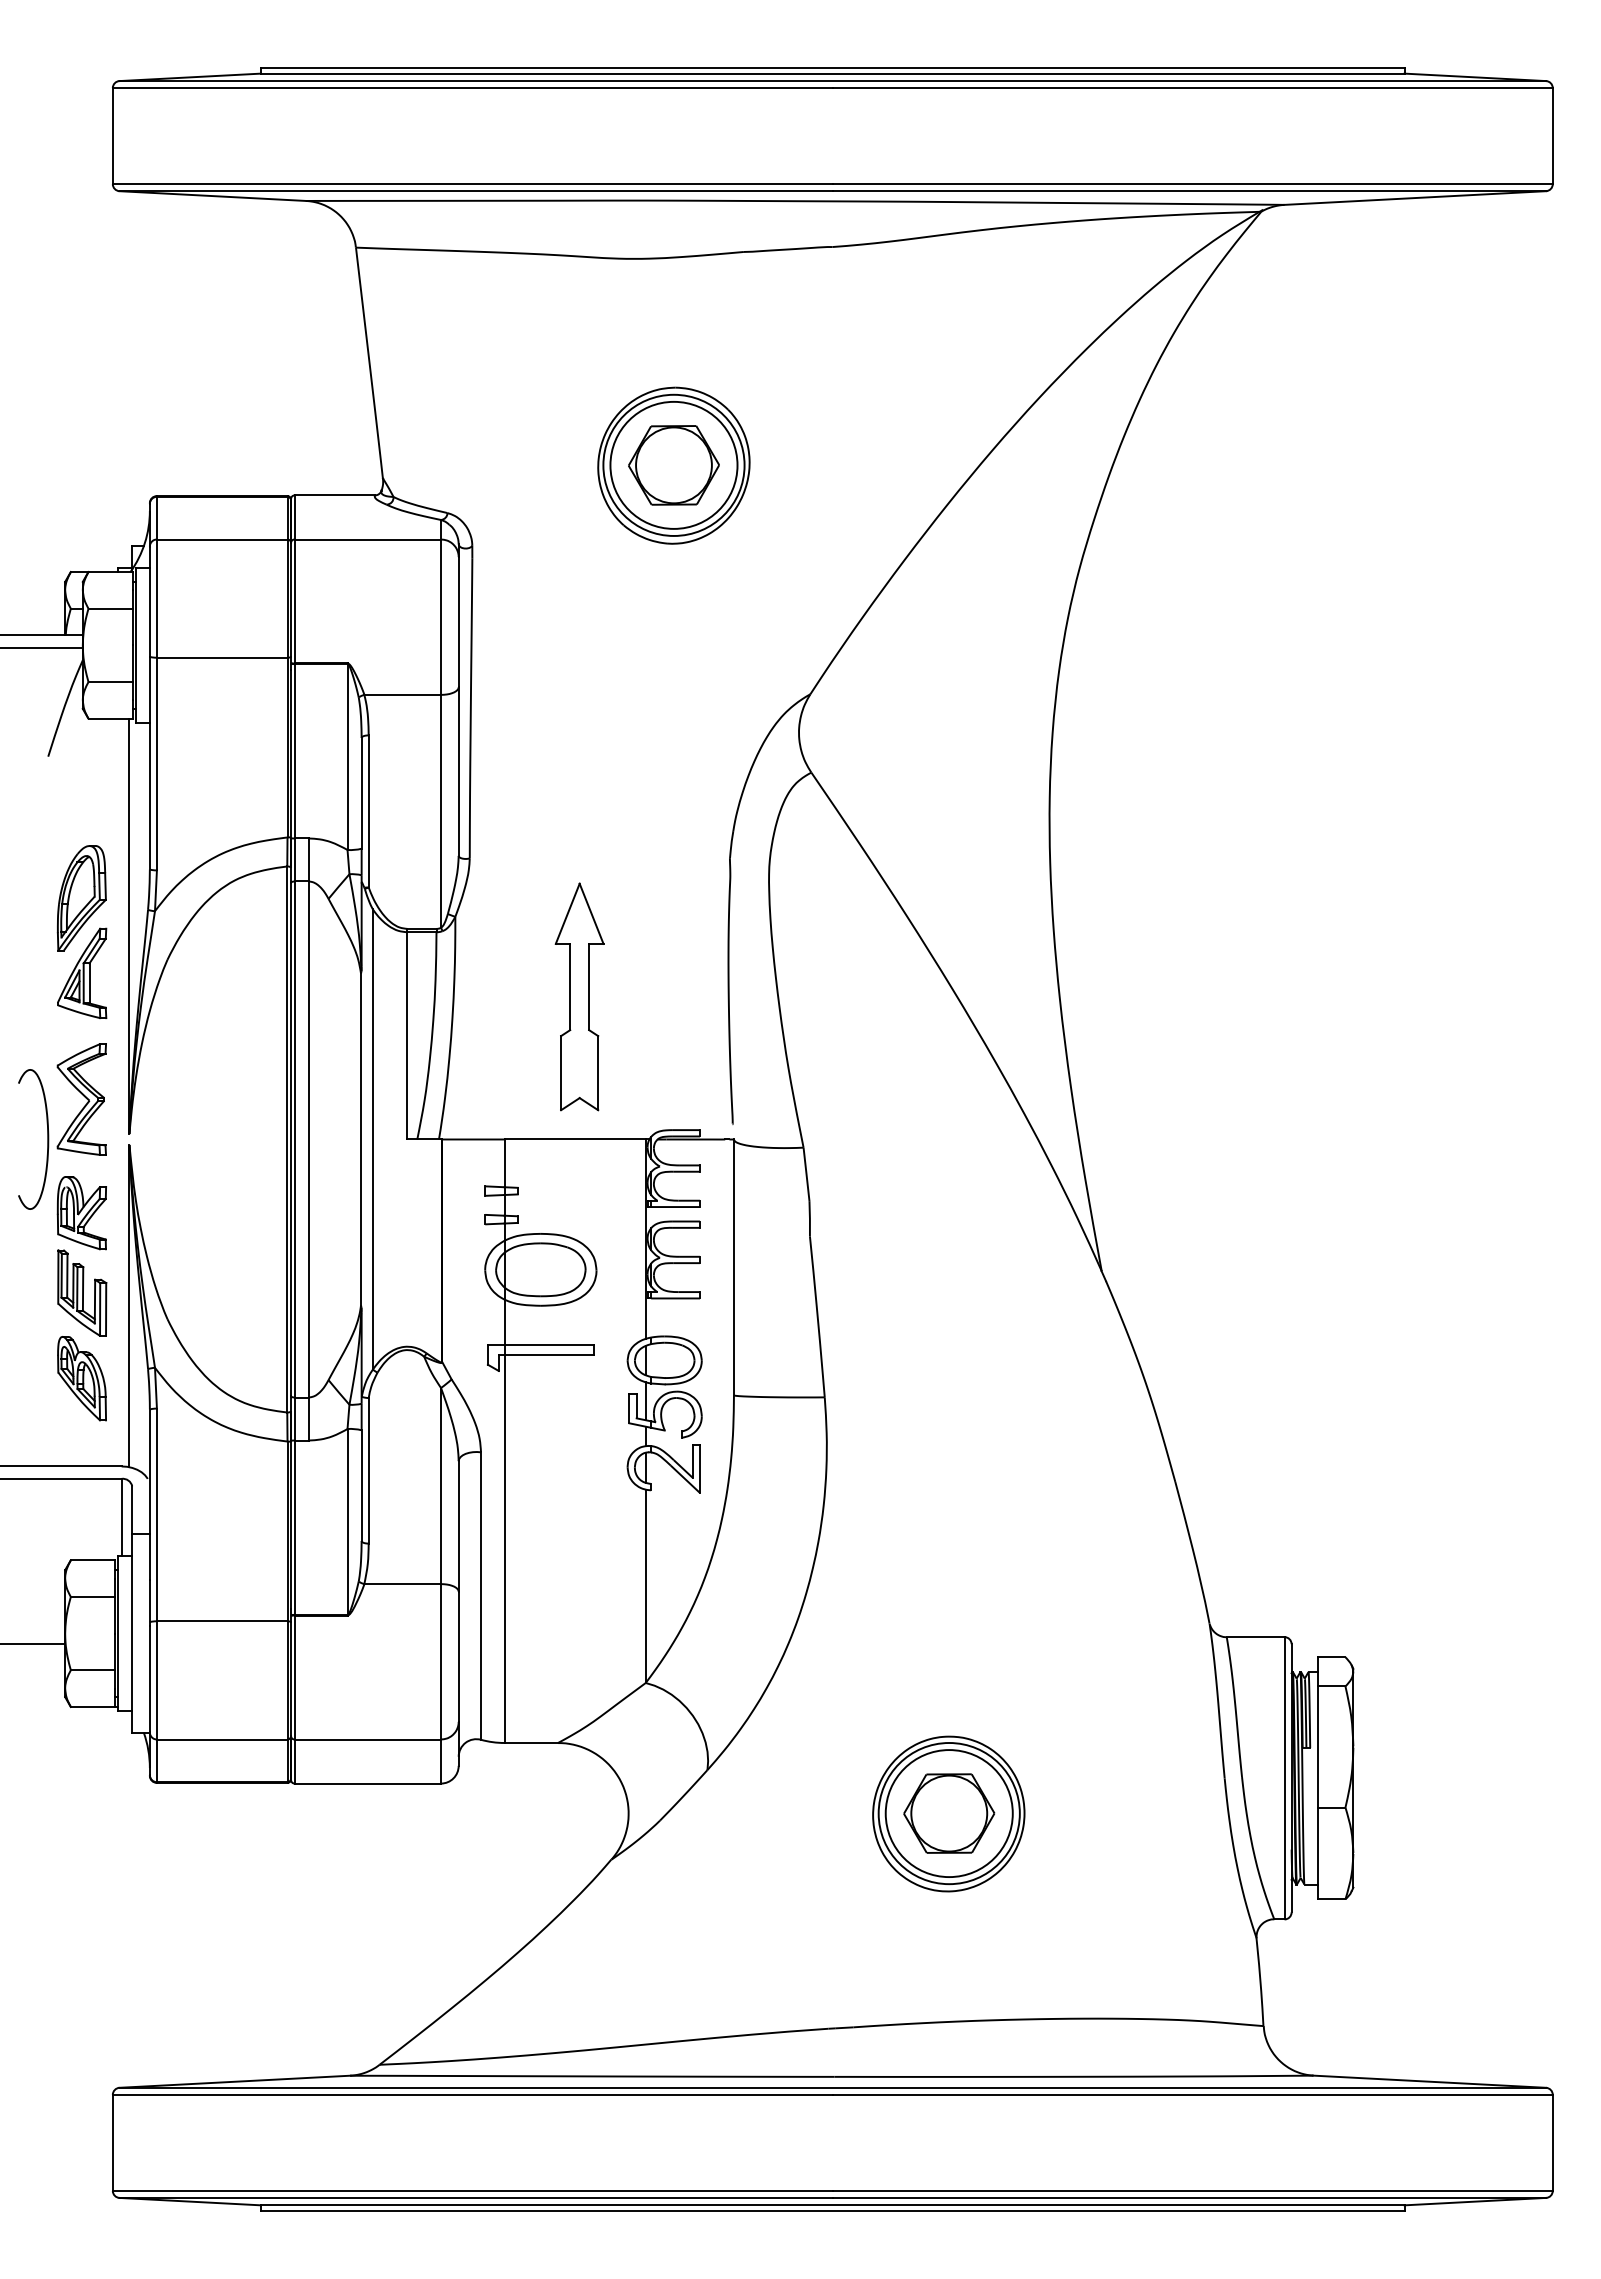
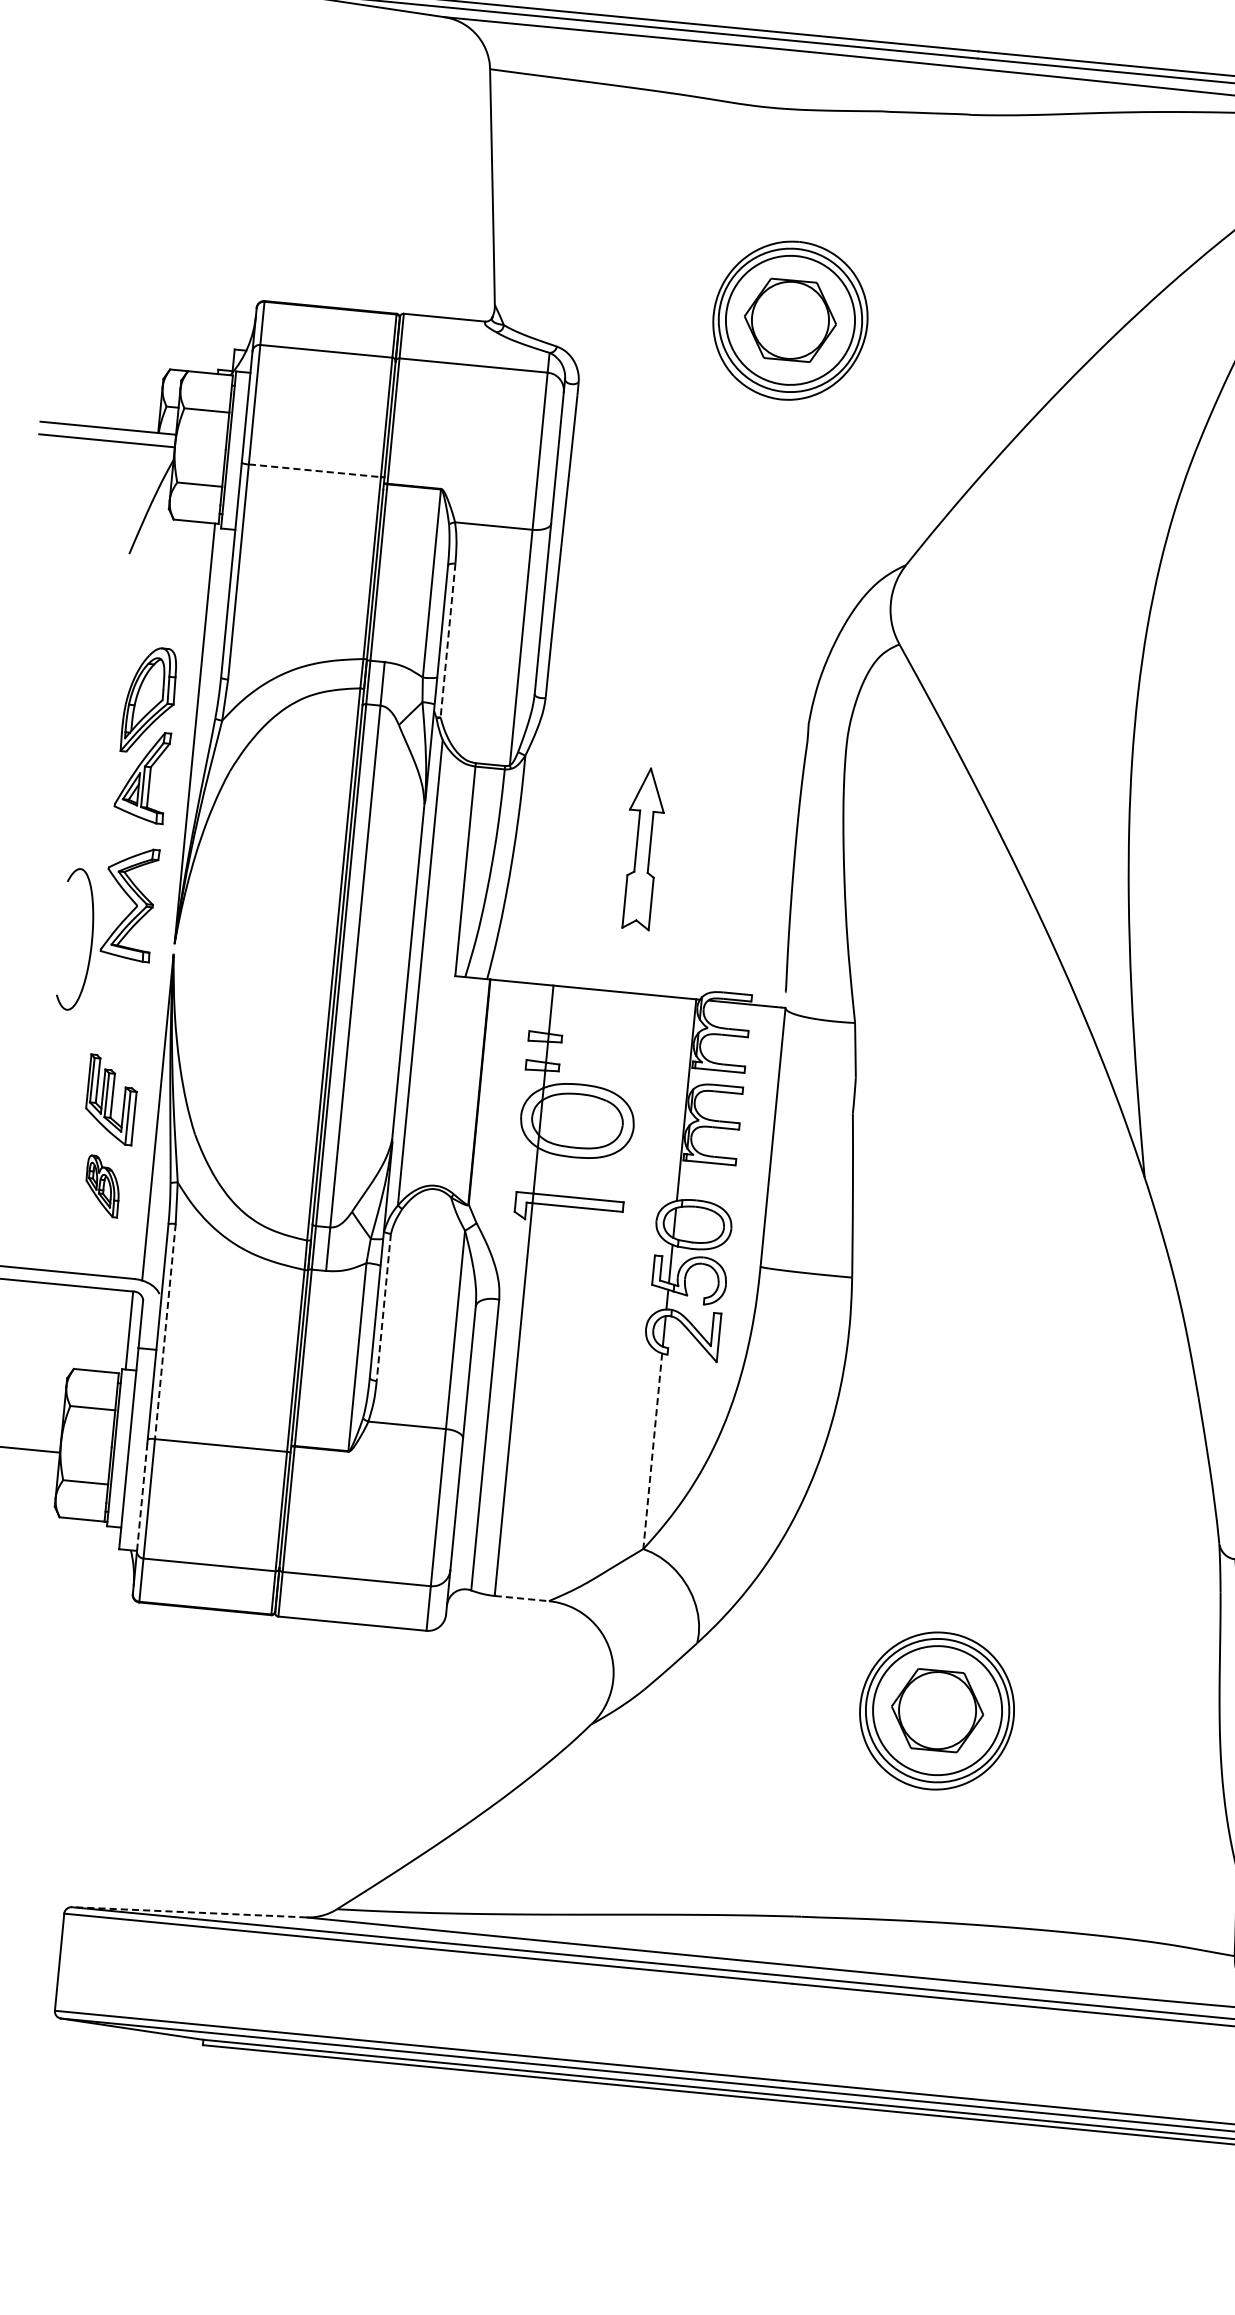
line: (222, 657) -> (315, 470), solid -> dashed
line: (368, 811) -> (447, 640), solid -> dashed
part: (579, 996) -> (643, 848), size x0.7
part: (81, 1213) -> (118, 1019), removed
part: (81, 1378) -> (102, 1186), size x0.7
line: (368, 1470) -> (383, 1307), solid -> dashed
line: (156, 1515) -> (164, 1331), solid -> dashed
line: (645, 1586) -> (652, 1451), solid -> dashed
line: (149, 1678) -> (141, 1496), solid -> dashed
line: (531, 1742) -> (522, 1598), solid -> dashed
line: (234, 2081) -> (188, 1911), solid -> dashed

